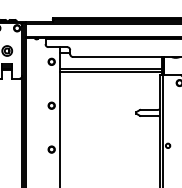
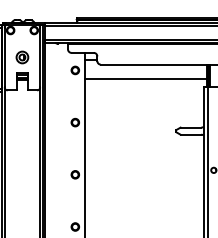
line: (110, 72) -> (145, 82), removed

